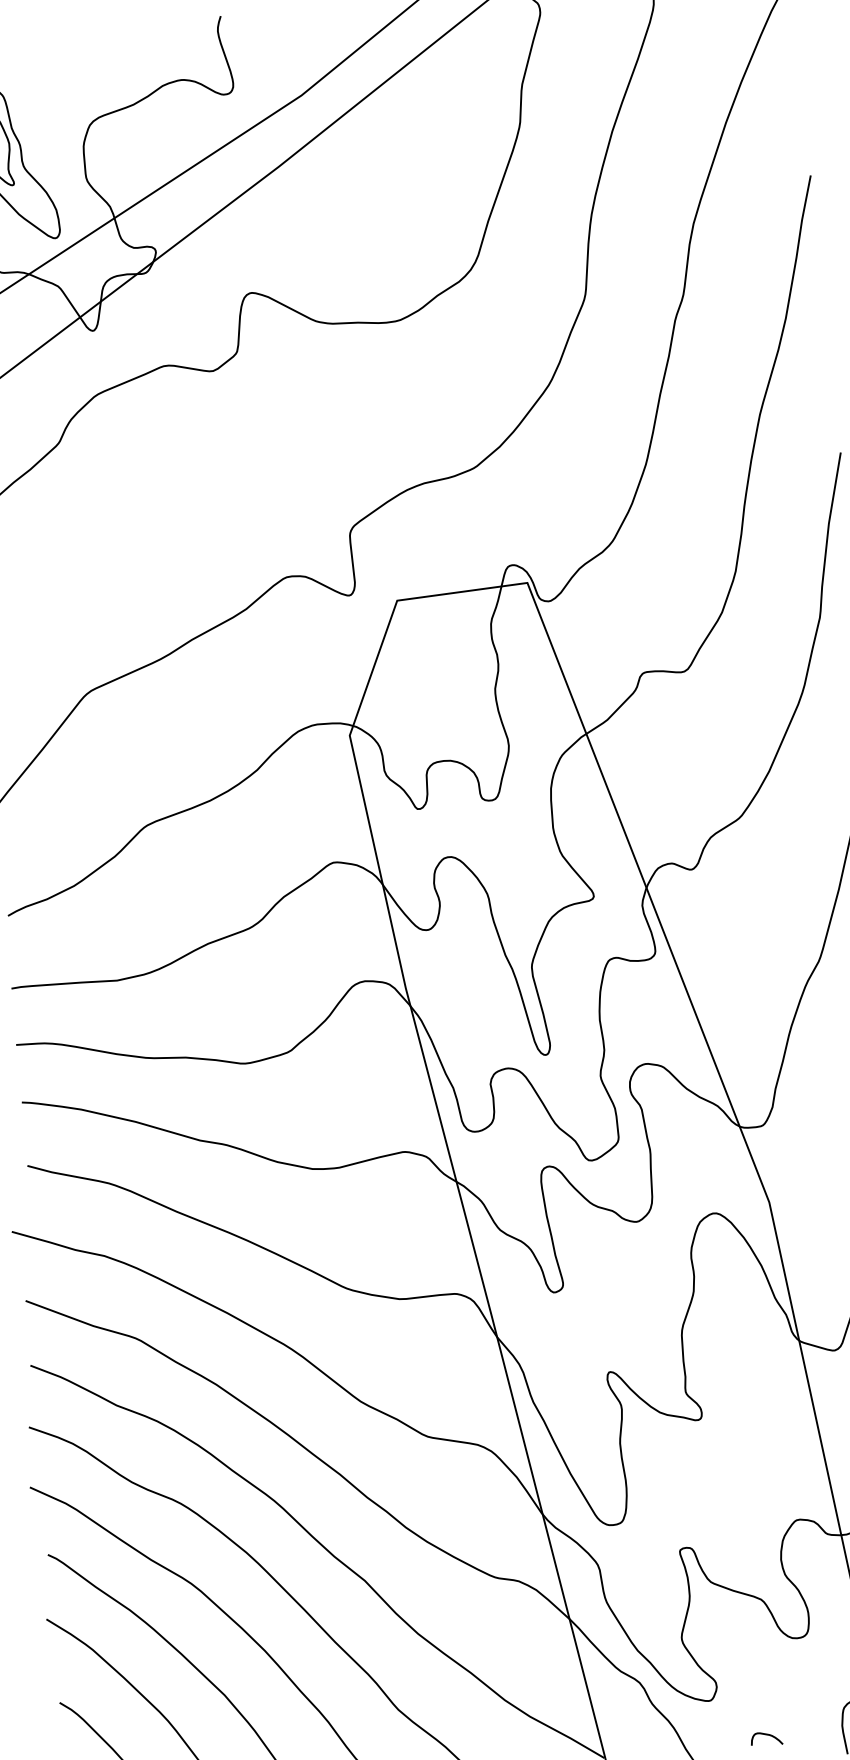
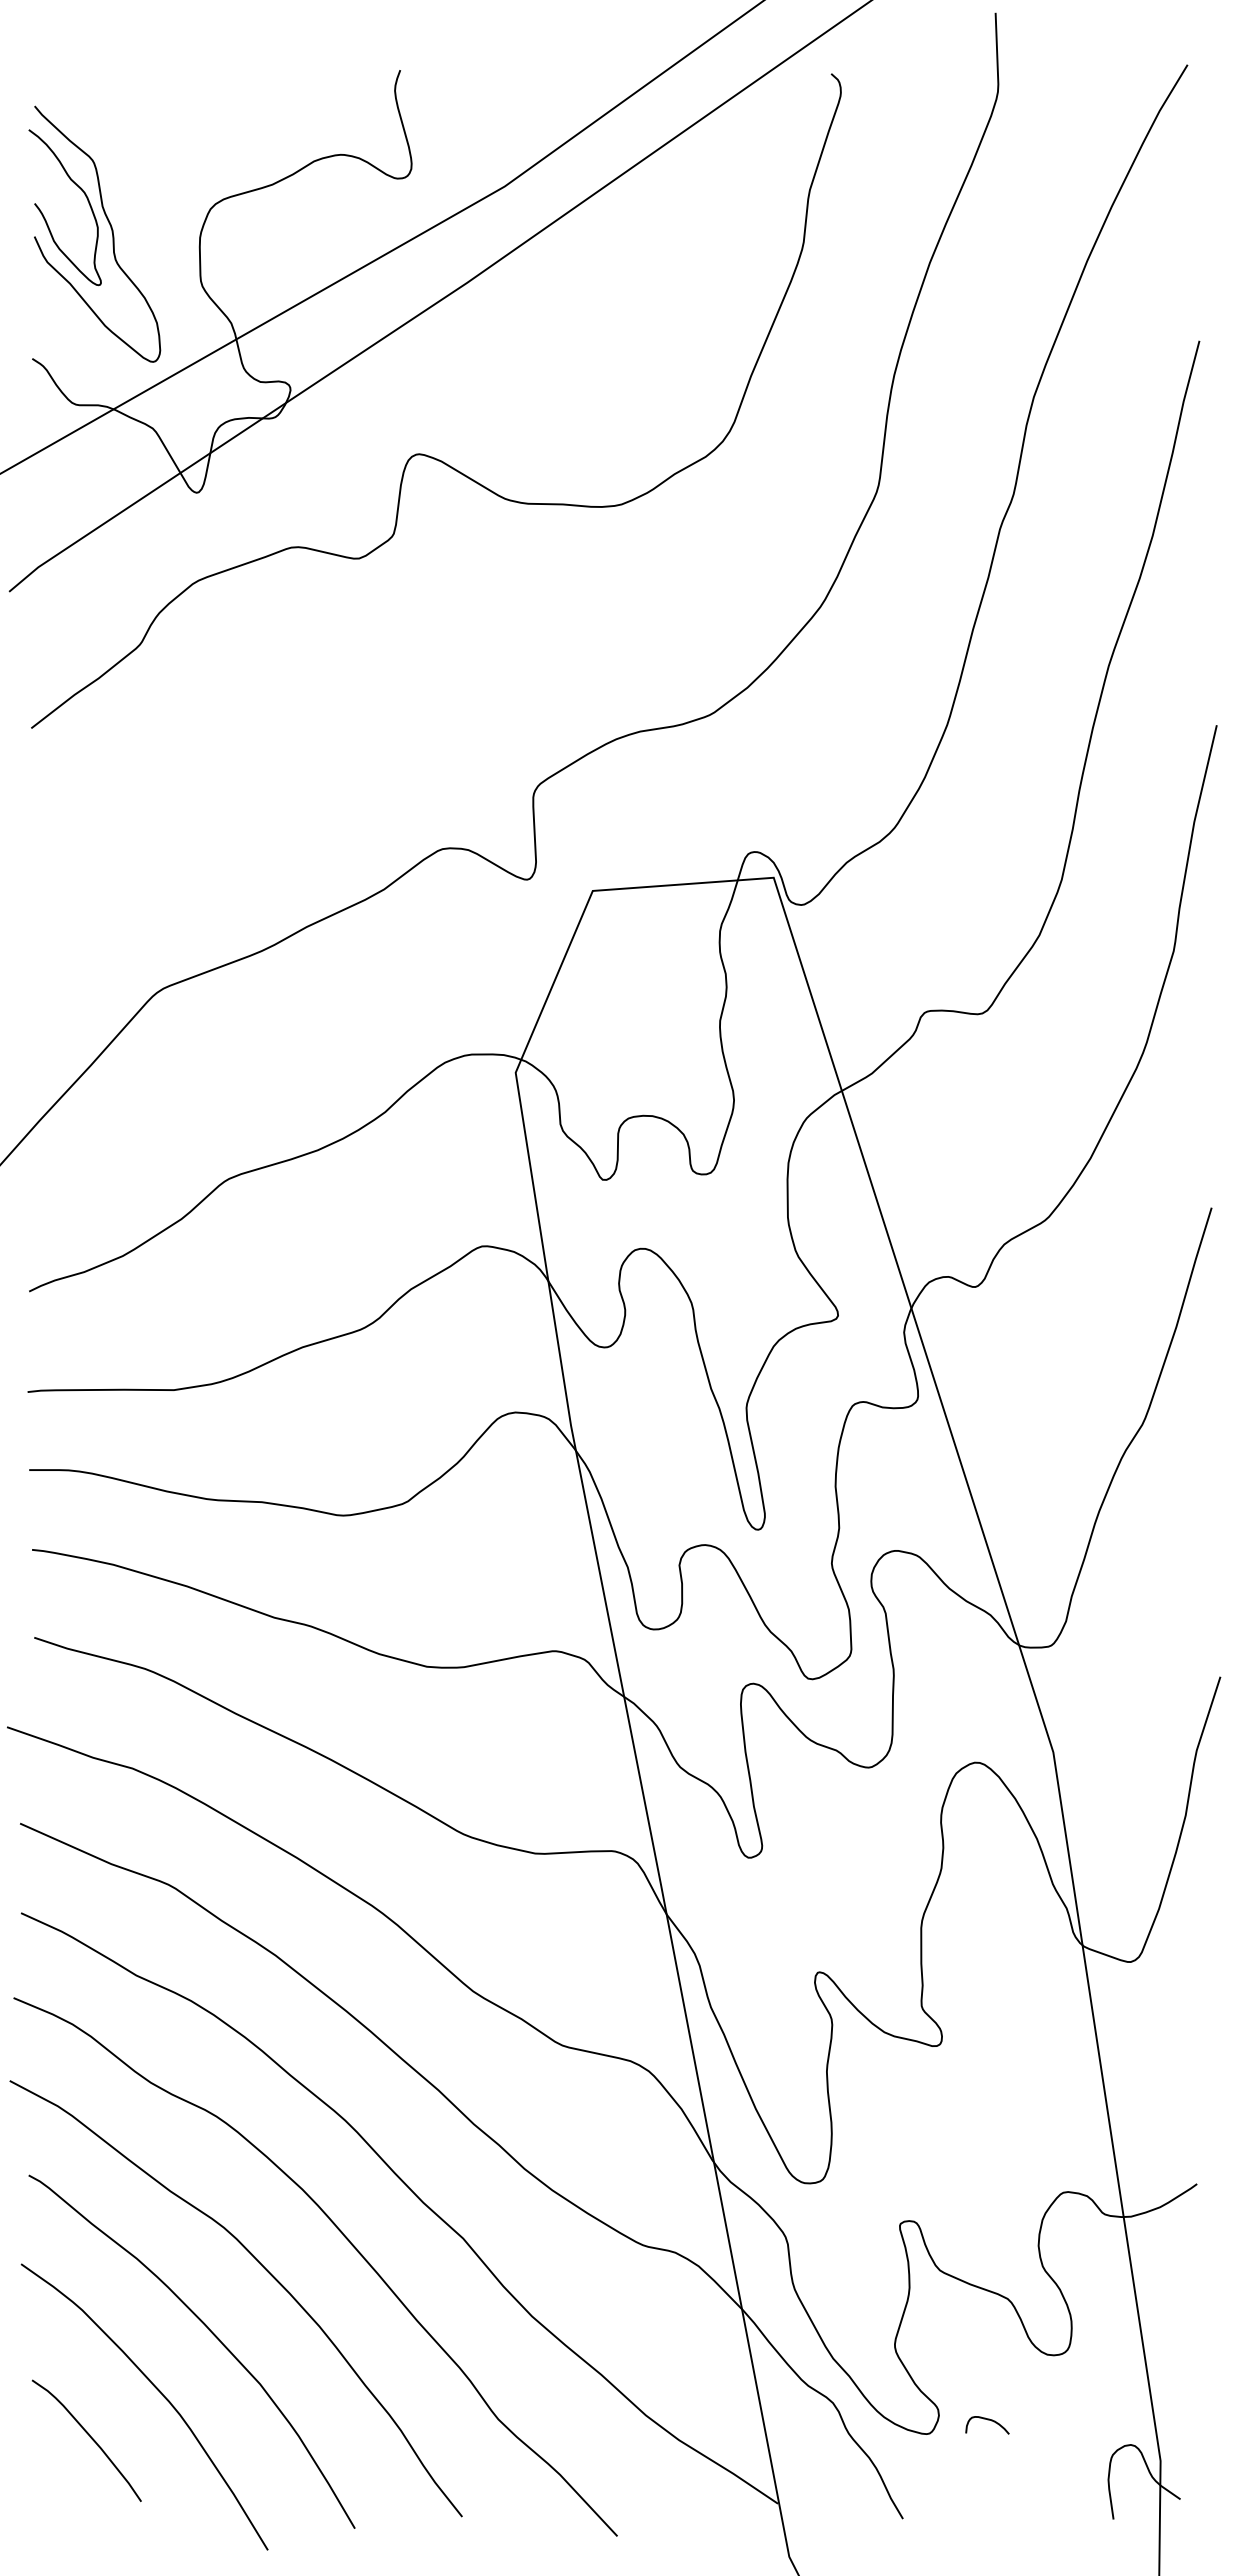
curve: (766, 1735) -> (987, 2420), moved

